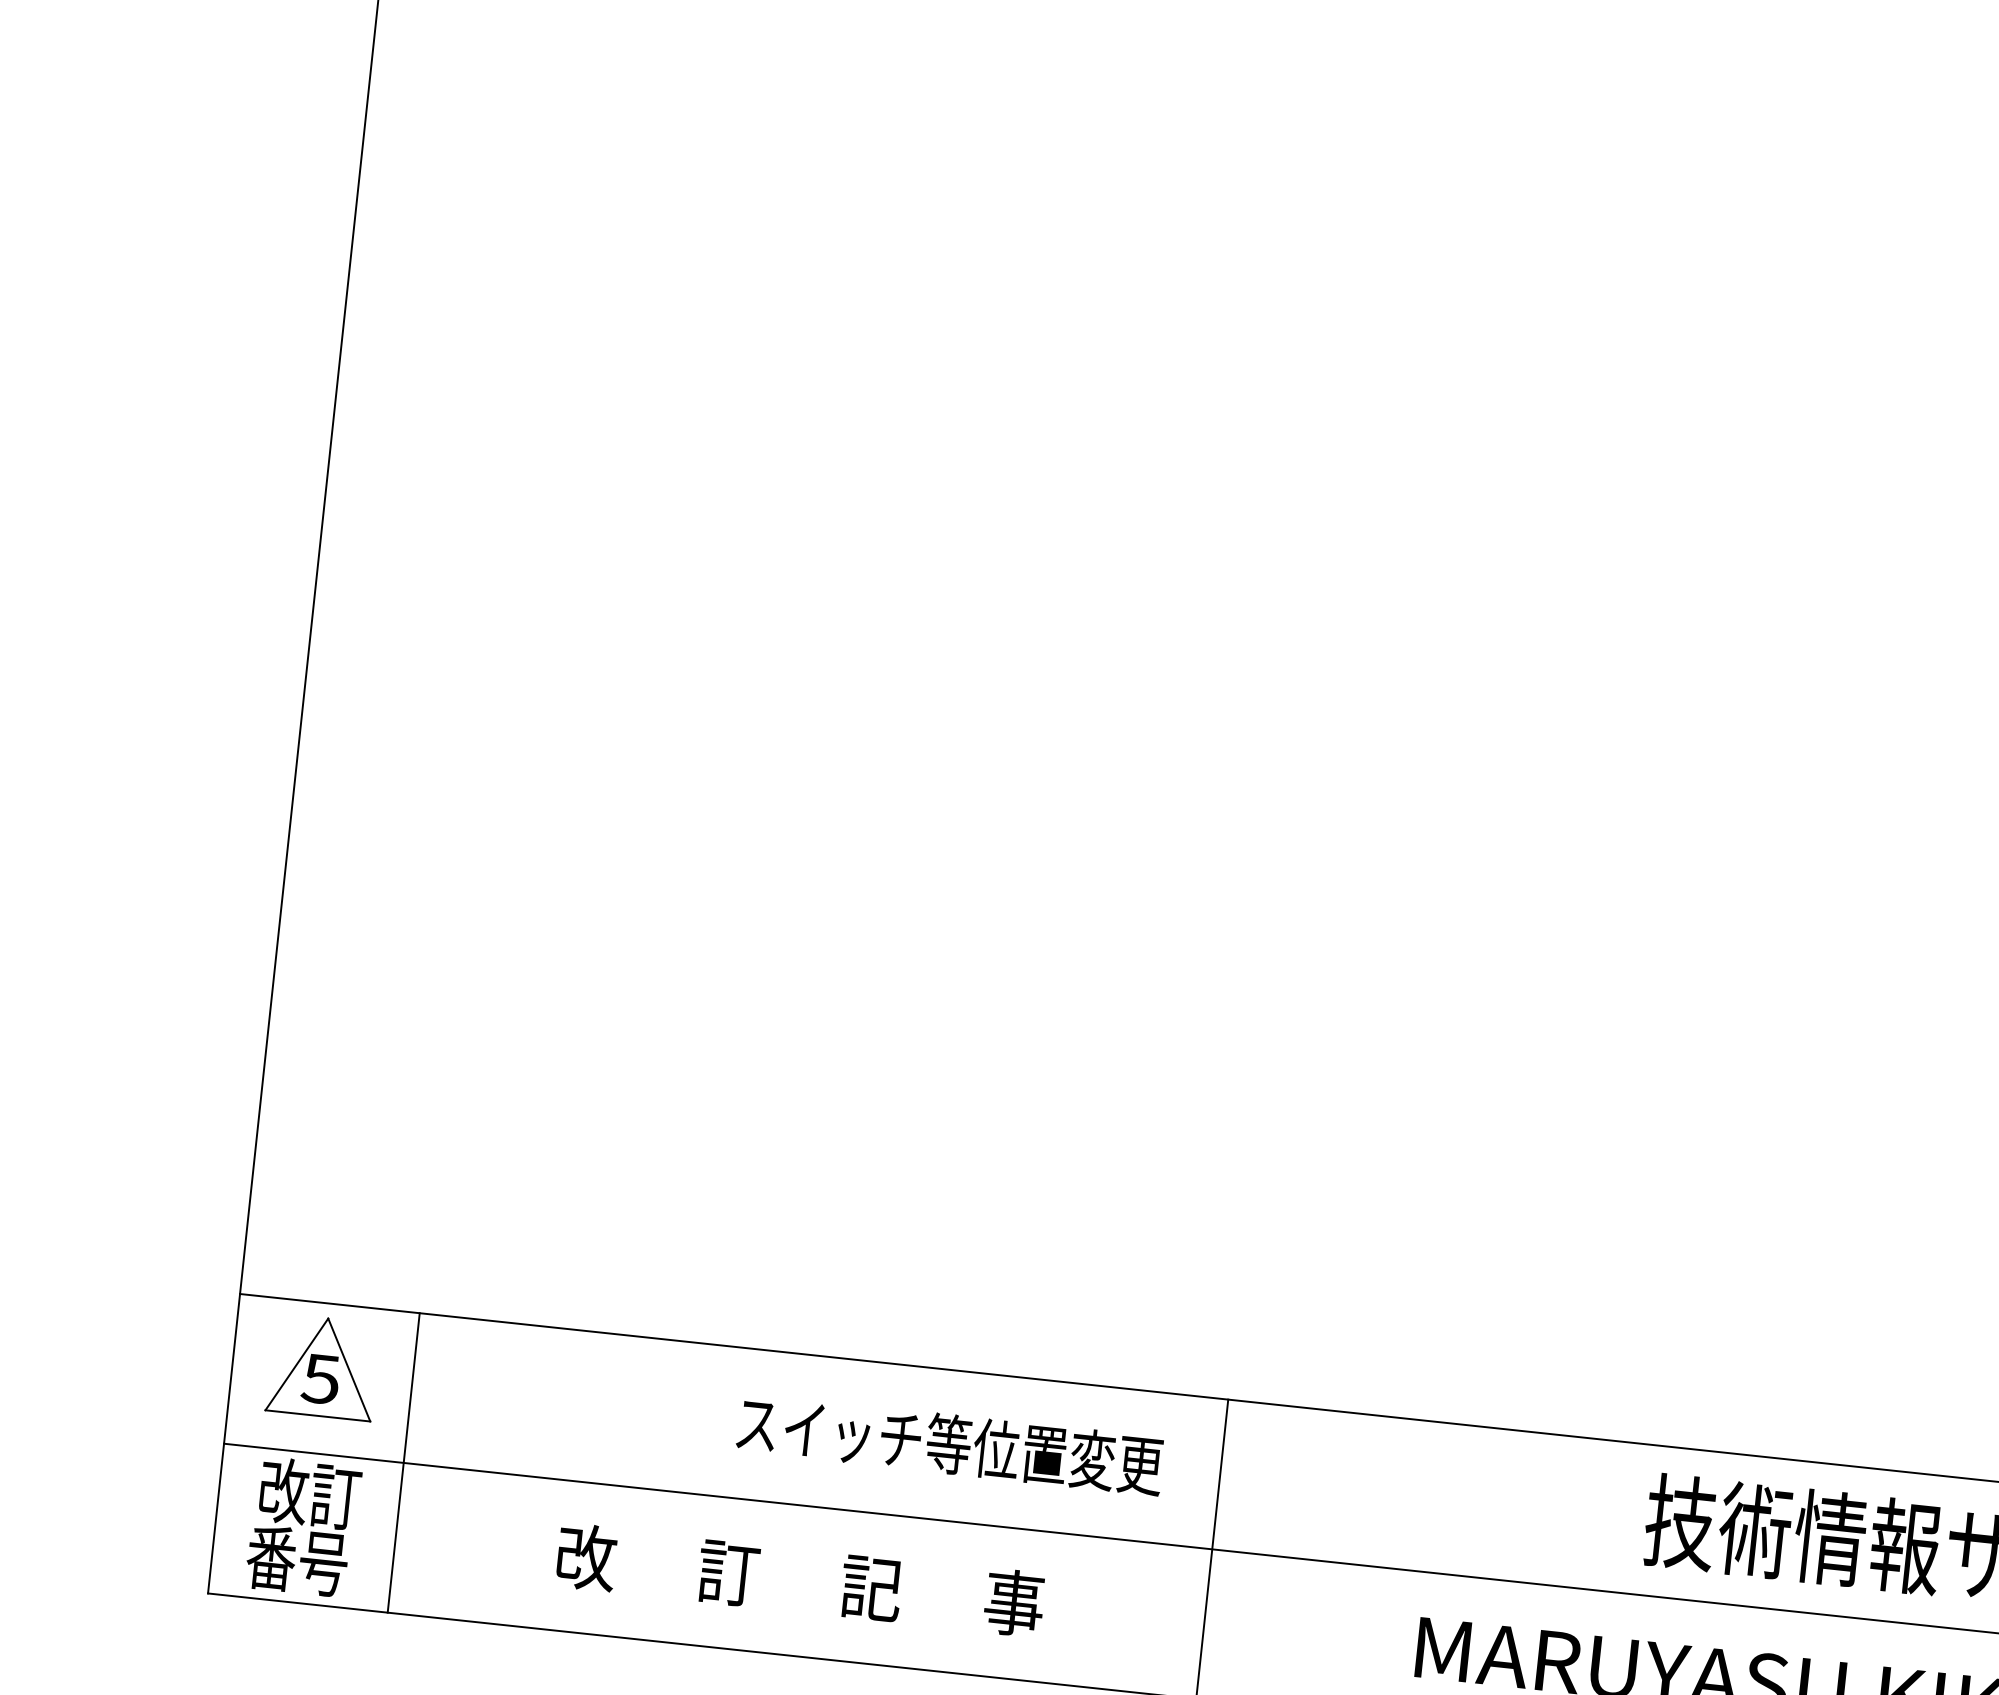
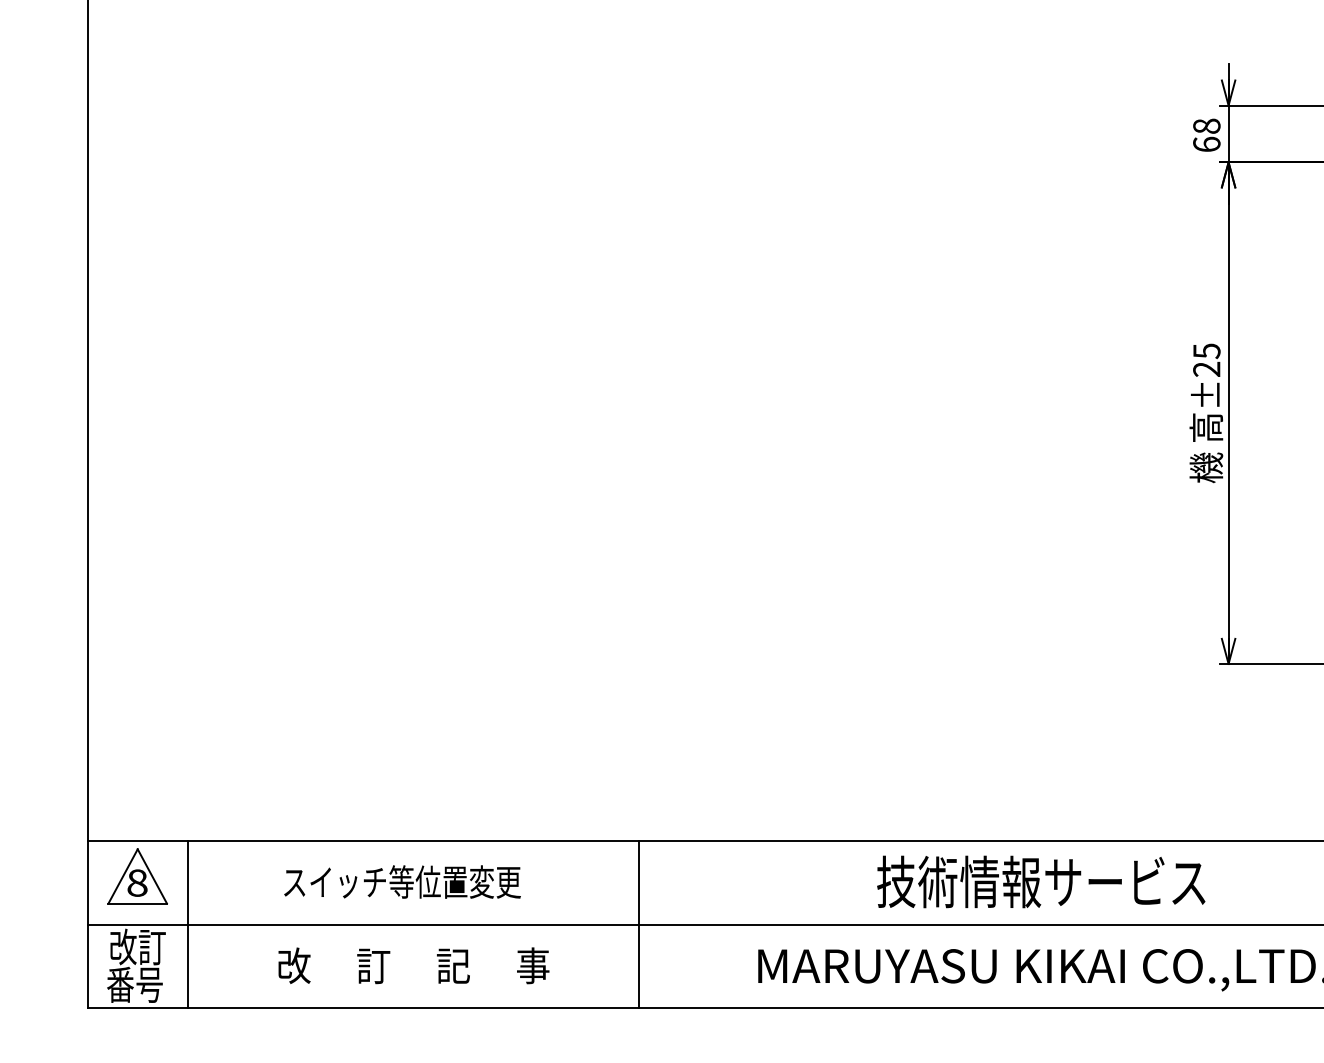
text: (321, 1378) -> (137, 882), 5 -> 8
text: (950, 1443) -> (402, 881), moved

